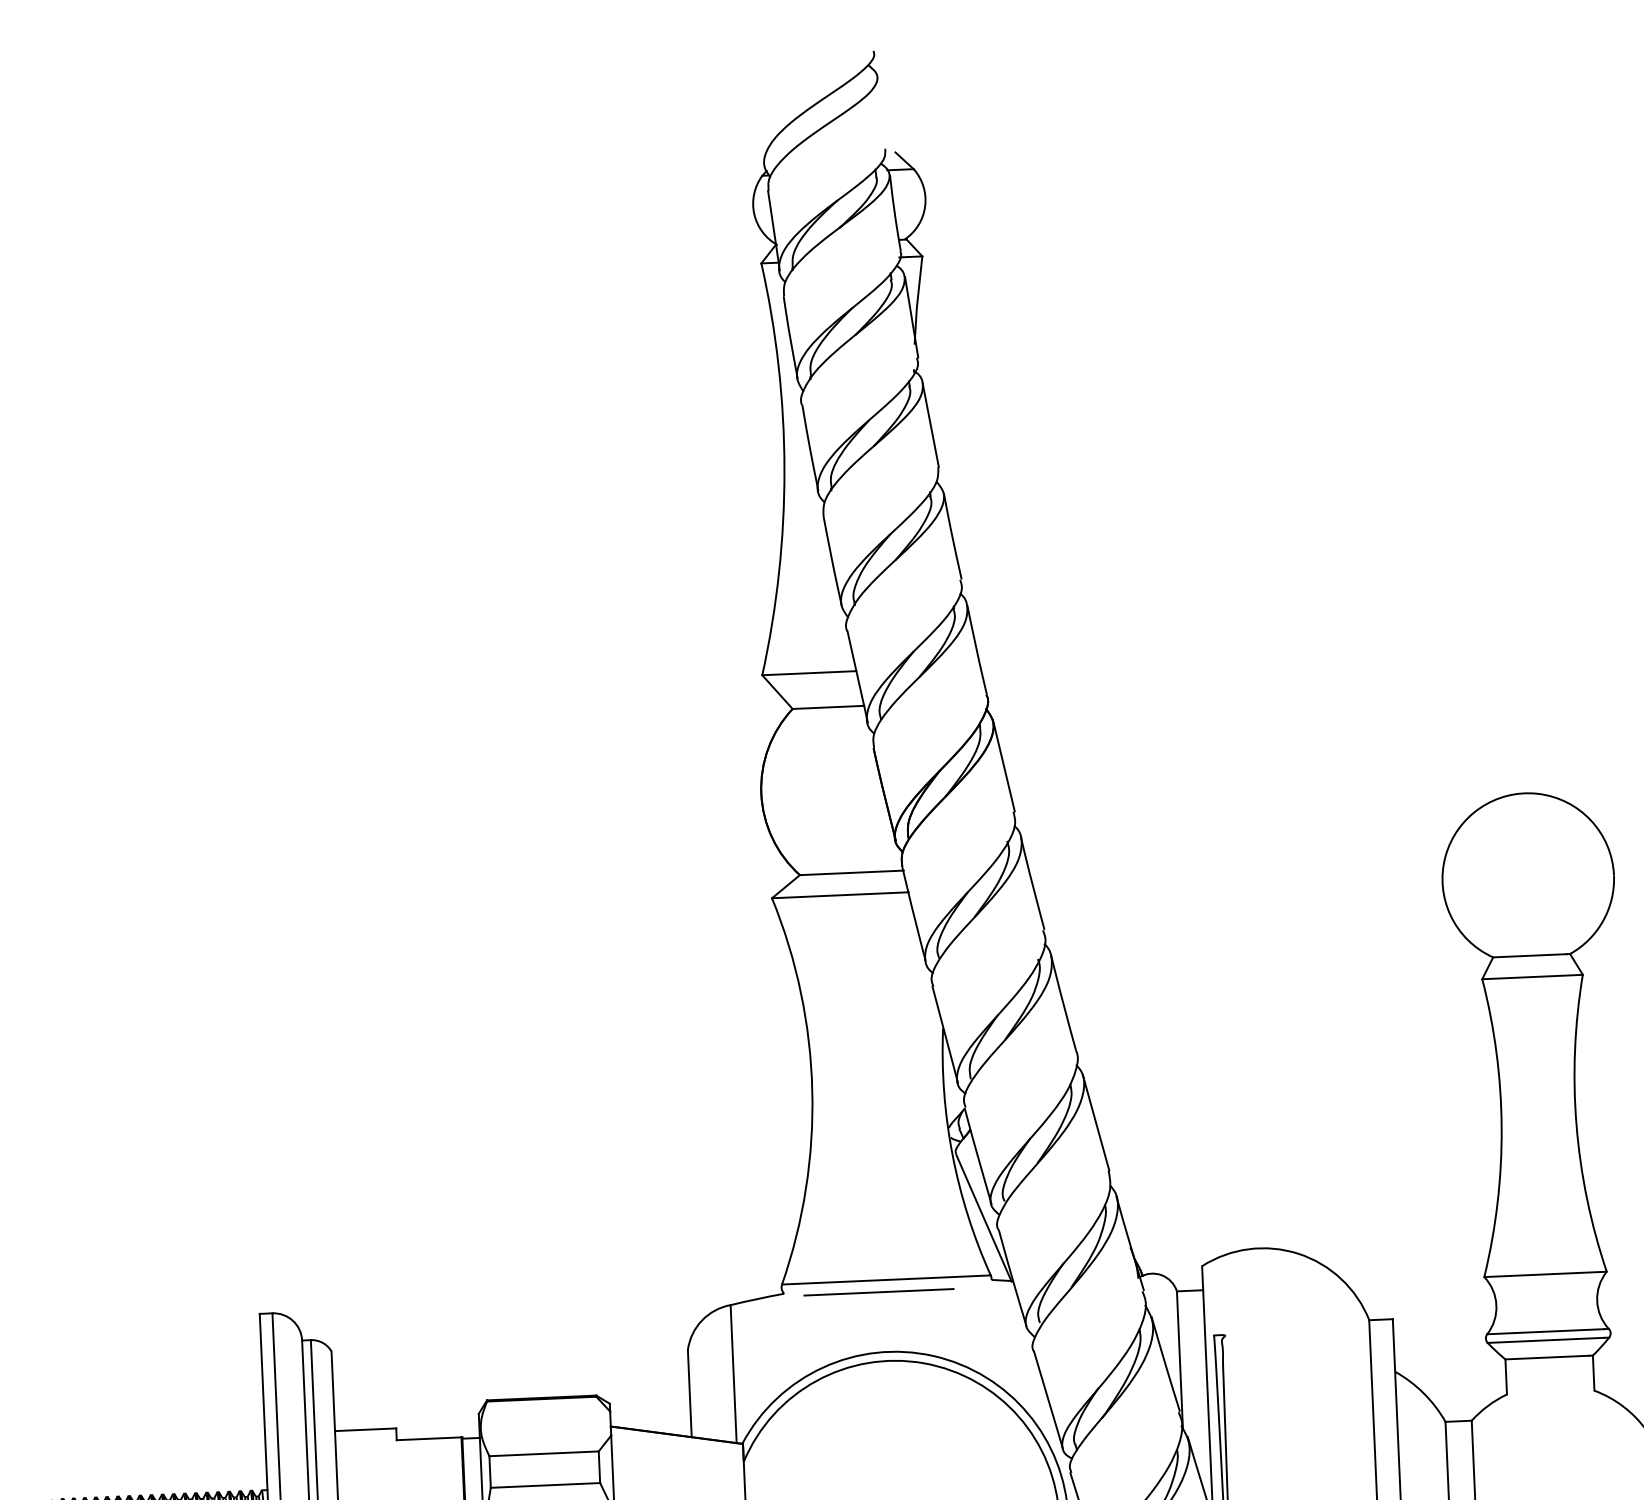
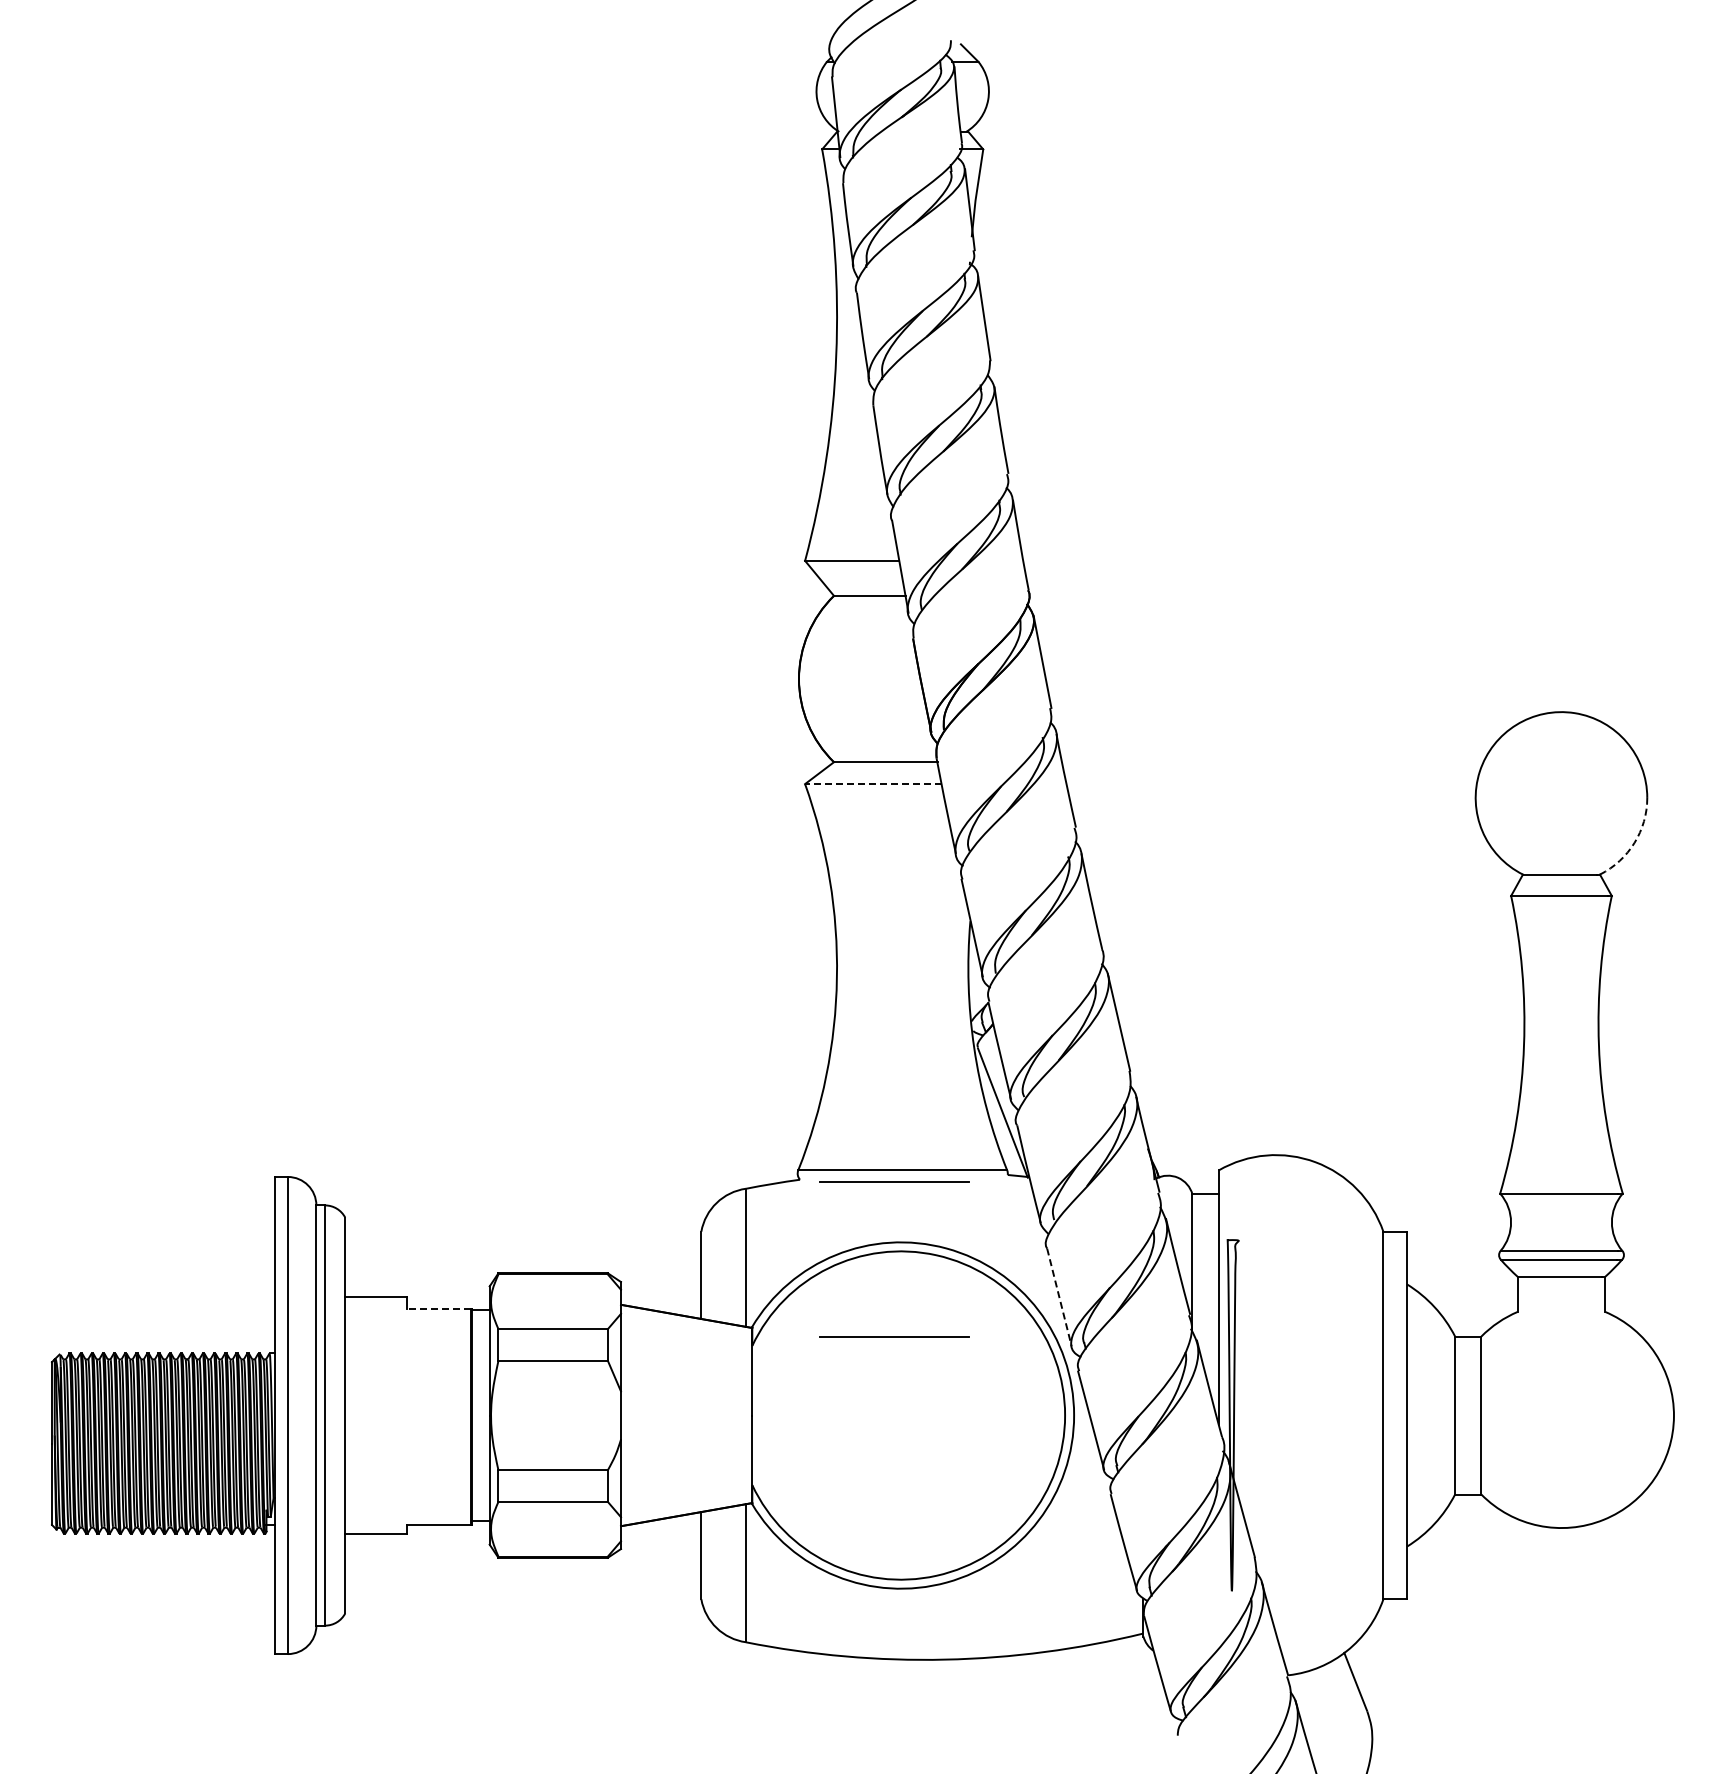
line: (840, 895) -> (873, 784), solid -> dashed
arc: (1603, 920) -> (1634, 842), solid -> dashed
line: (1048, 1400) -> (1059, 1297), solid -> dashed
line: (428, 1439) -> (438, 1309), solid -> dashed
line: (885, 1446) -> (894, 1336), added

